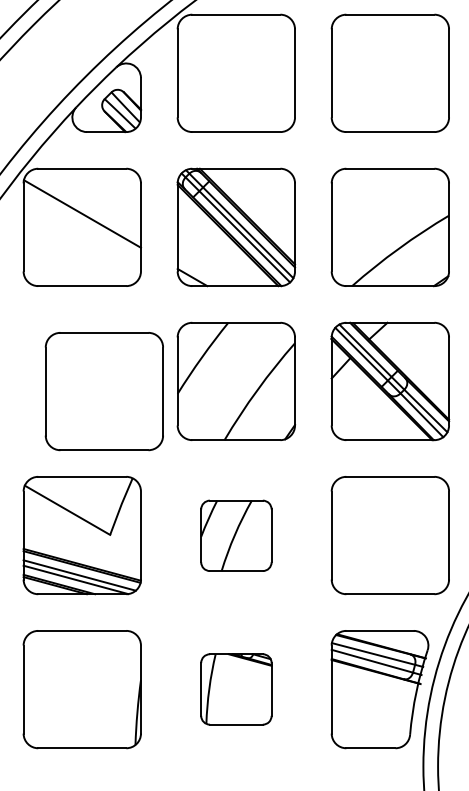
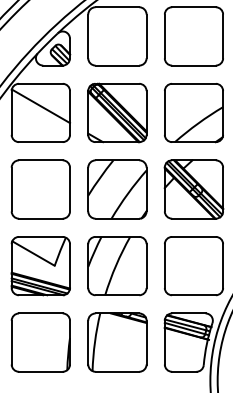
part: (103, 391) -> (40, 189), moved
part: (236, 536) -> (117, 266), size x1.67
part: (236, 689) -> (117, 342), size x1.67

